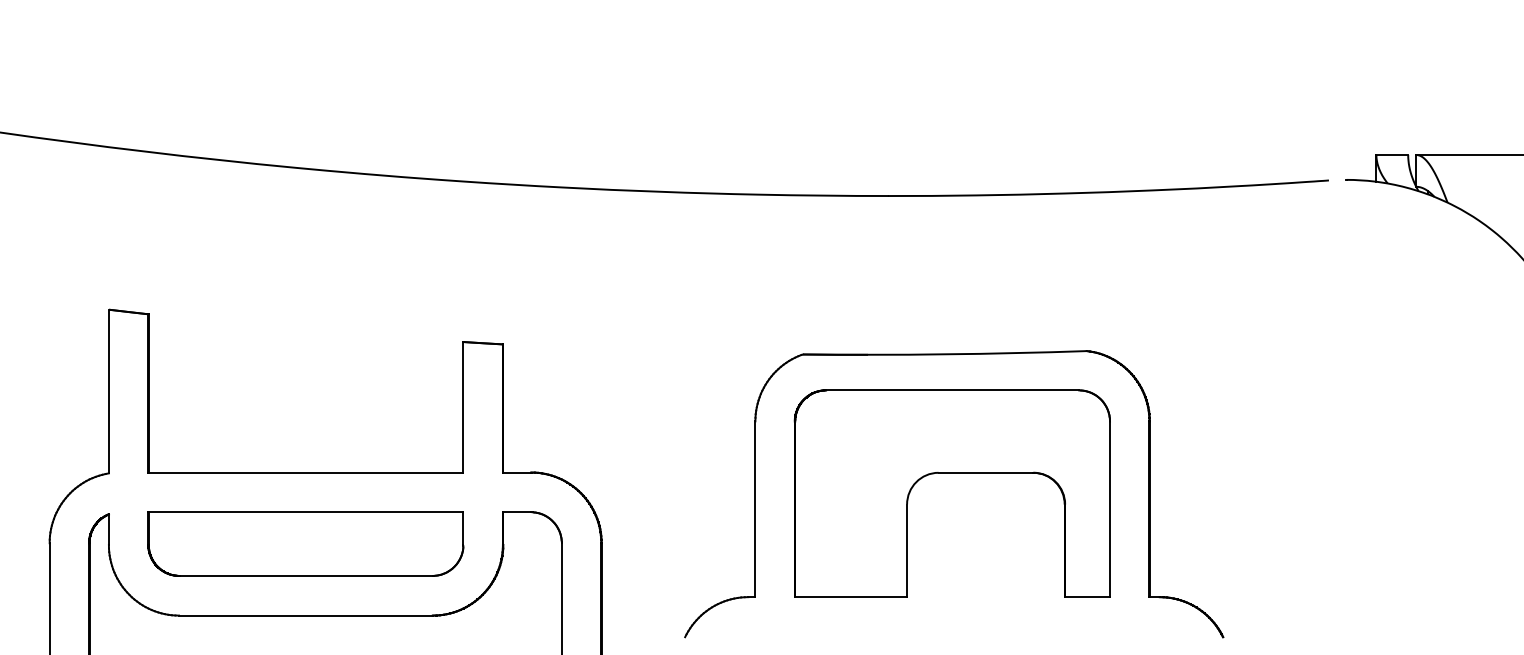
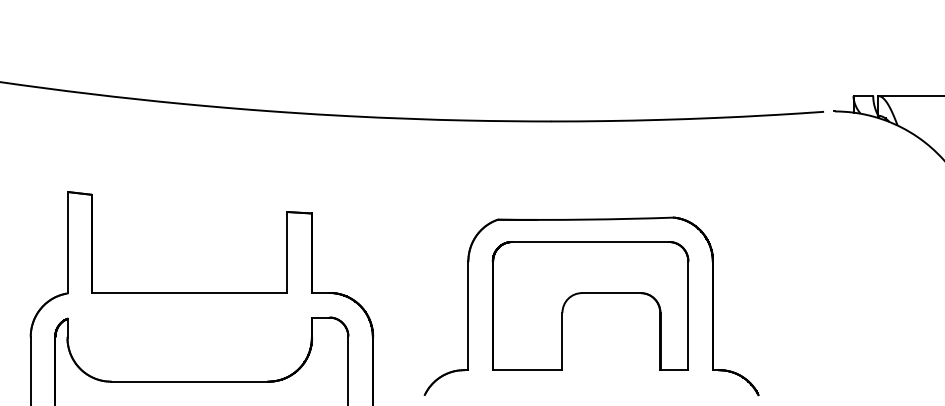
part: (305, 544) -> (189, 337), removed

